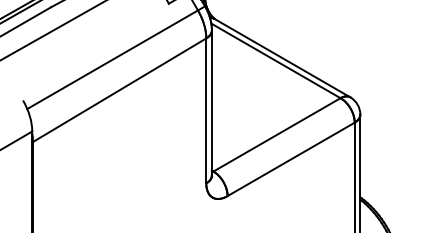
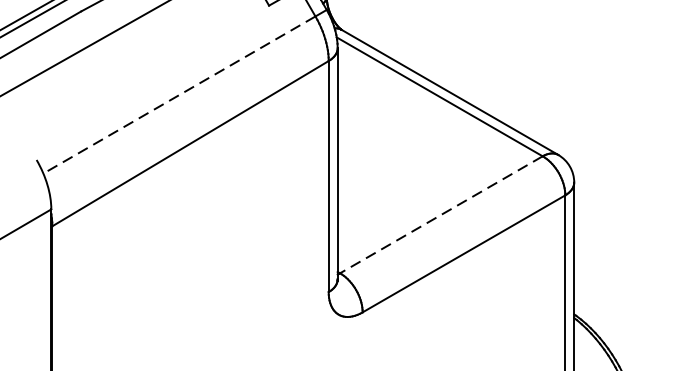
line: (112, 59) -> (179, 94), solid -> dashed
line: (276, 135) -> (440, 215), solid -> dashed

